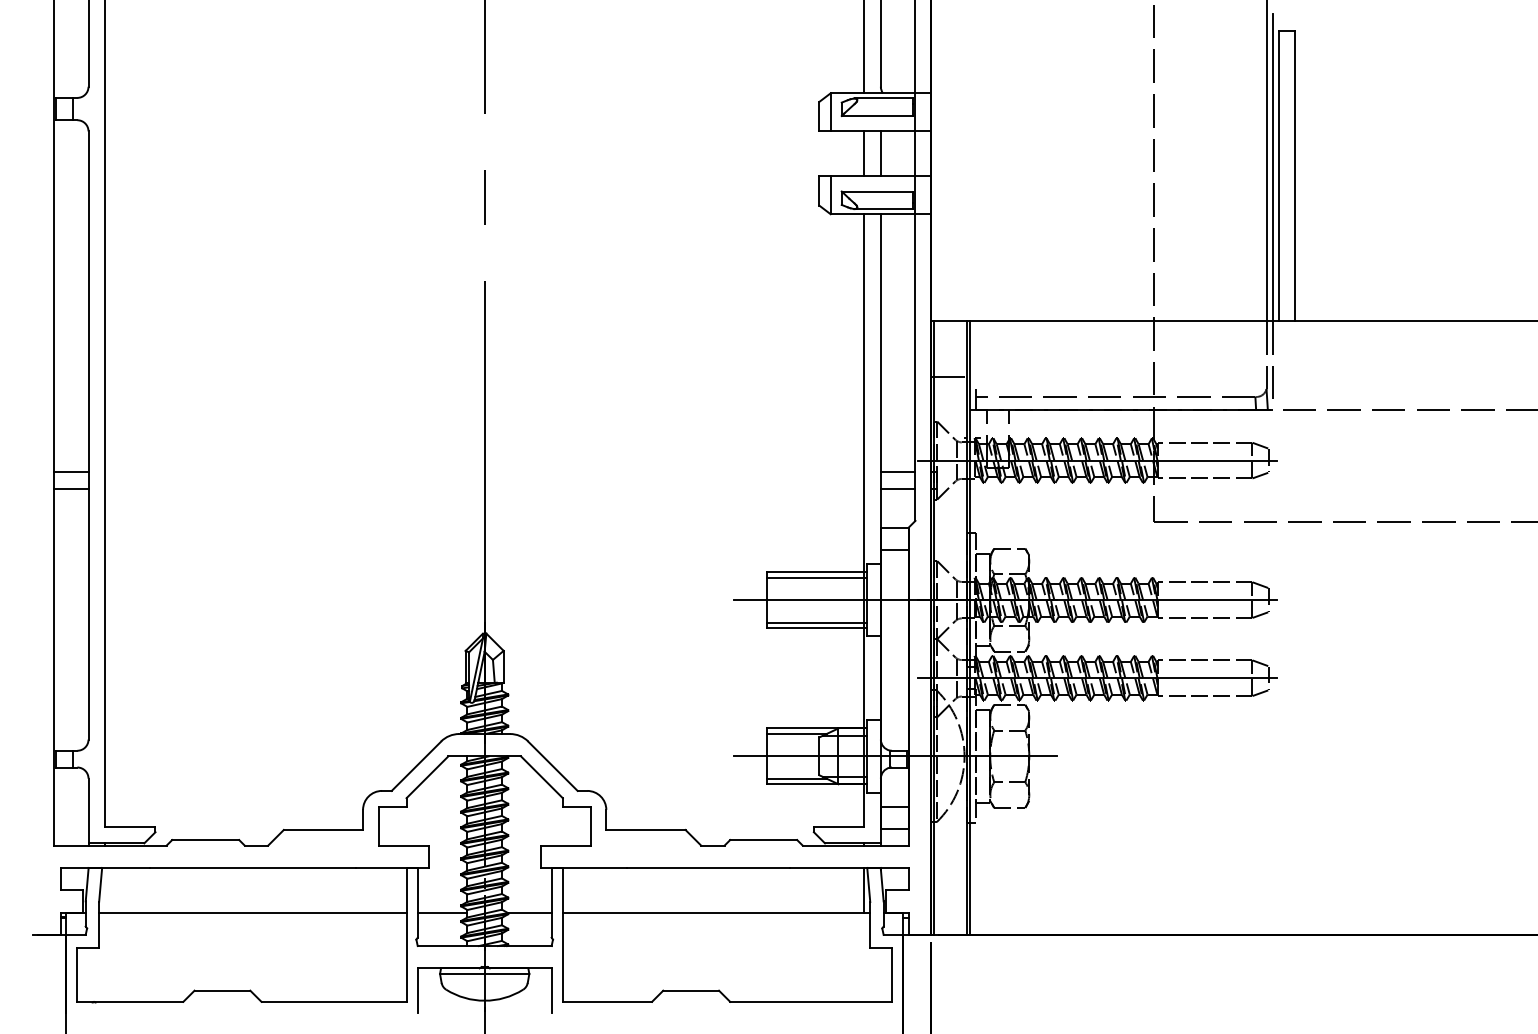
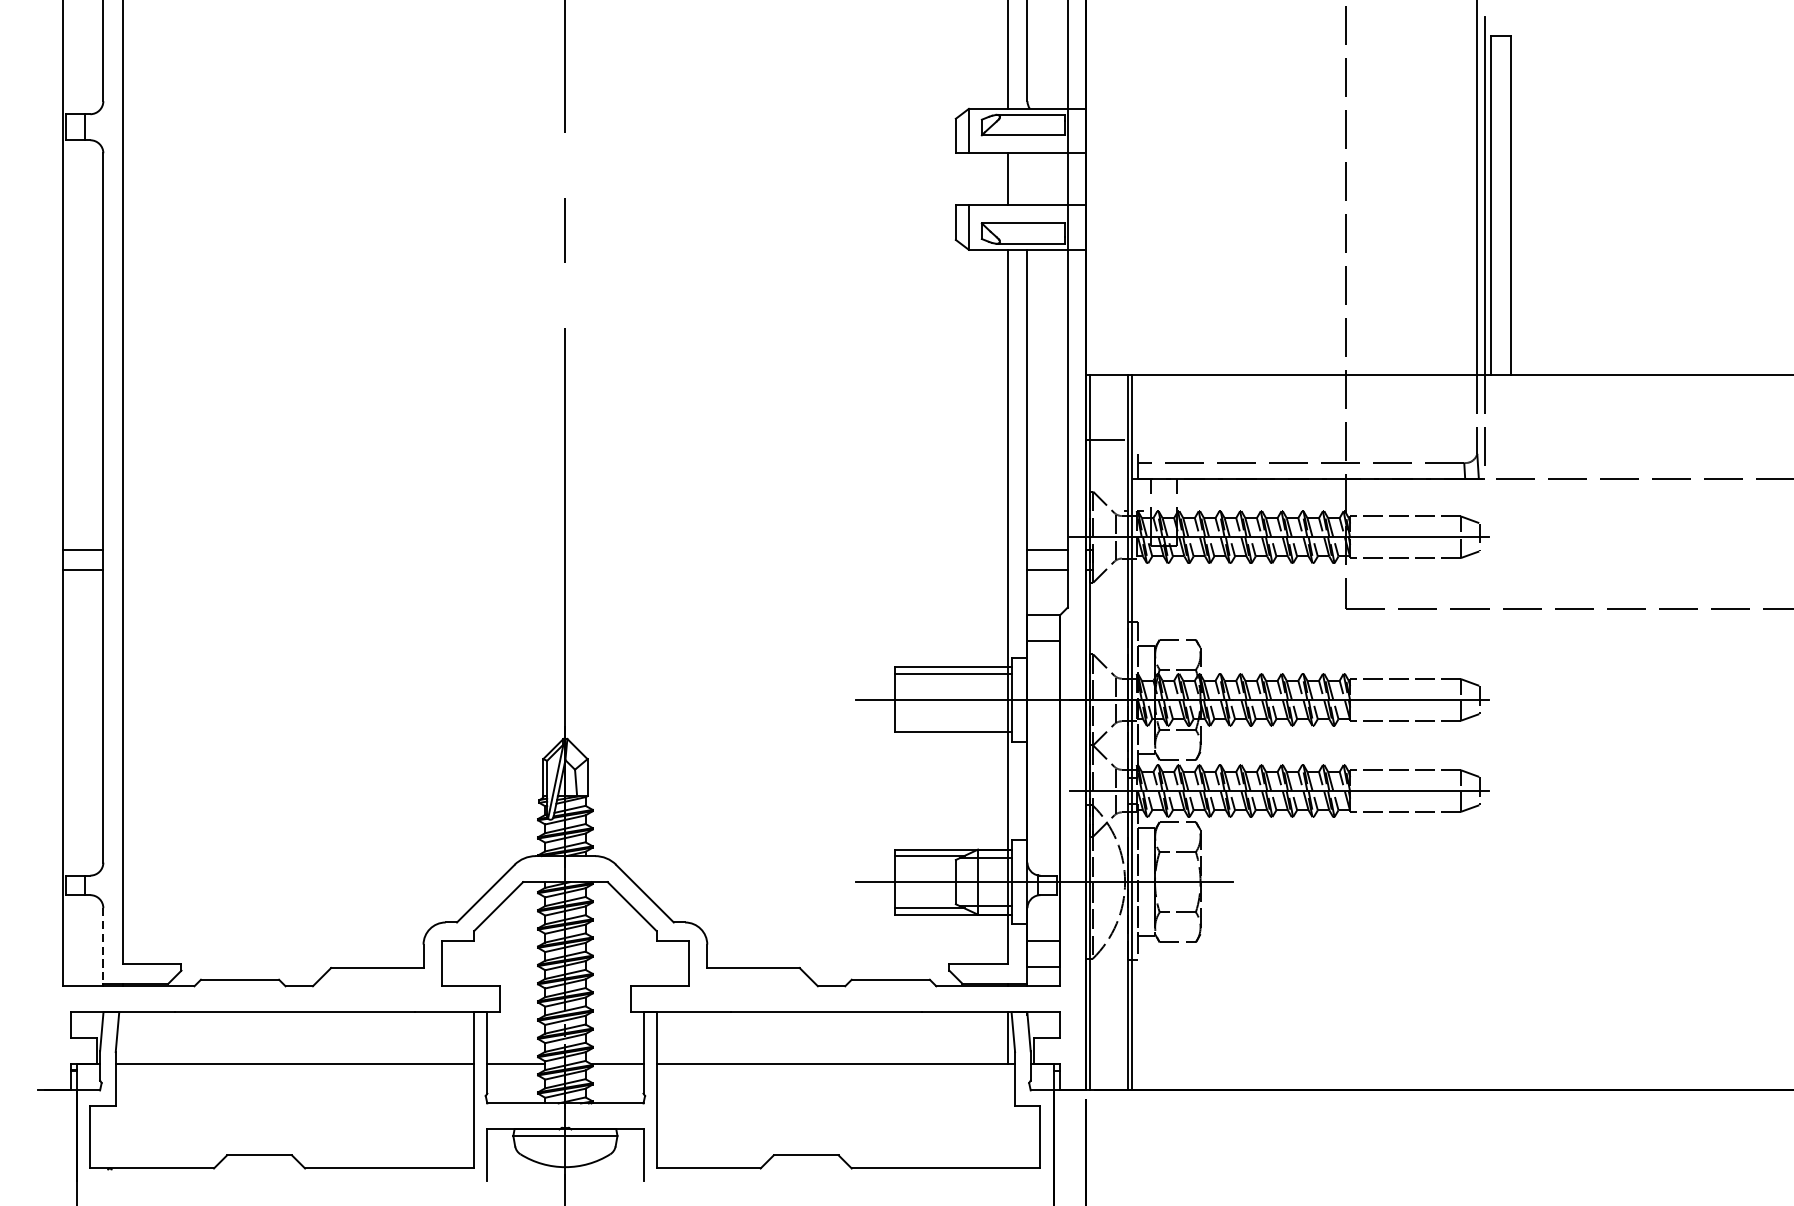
line: (880, 153) -> (1027, 179), removed
line: (817, 622) -> (953, 726), removed
line: (88, 811) -> (103, 946), solid -> dashed

